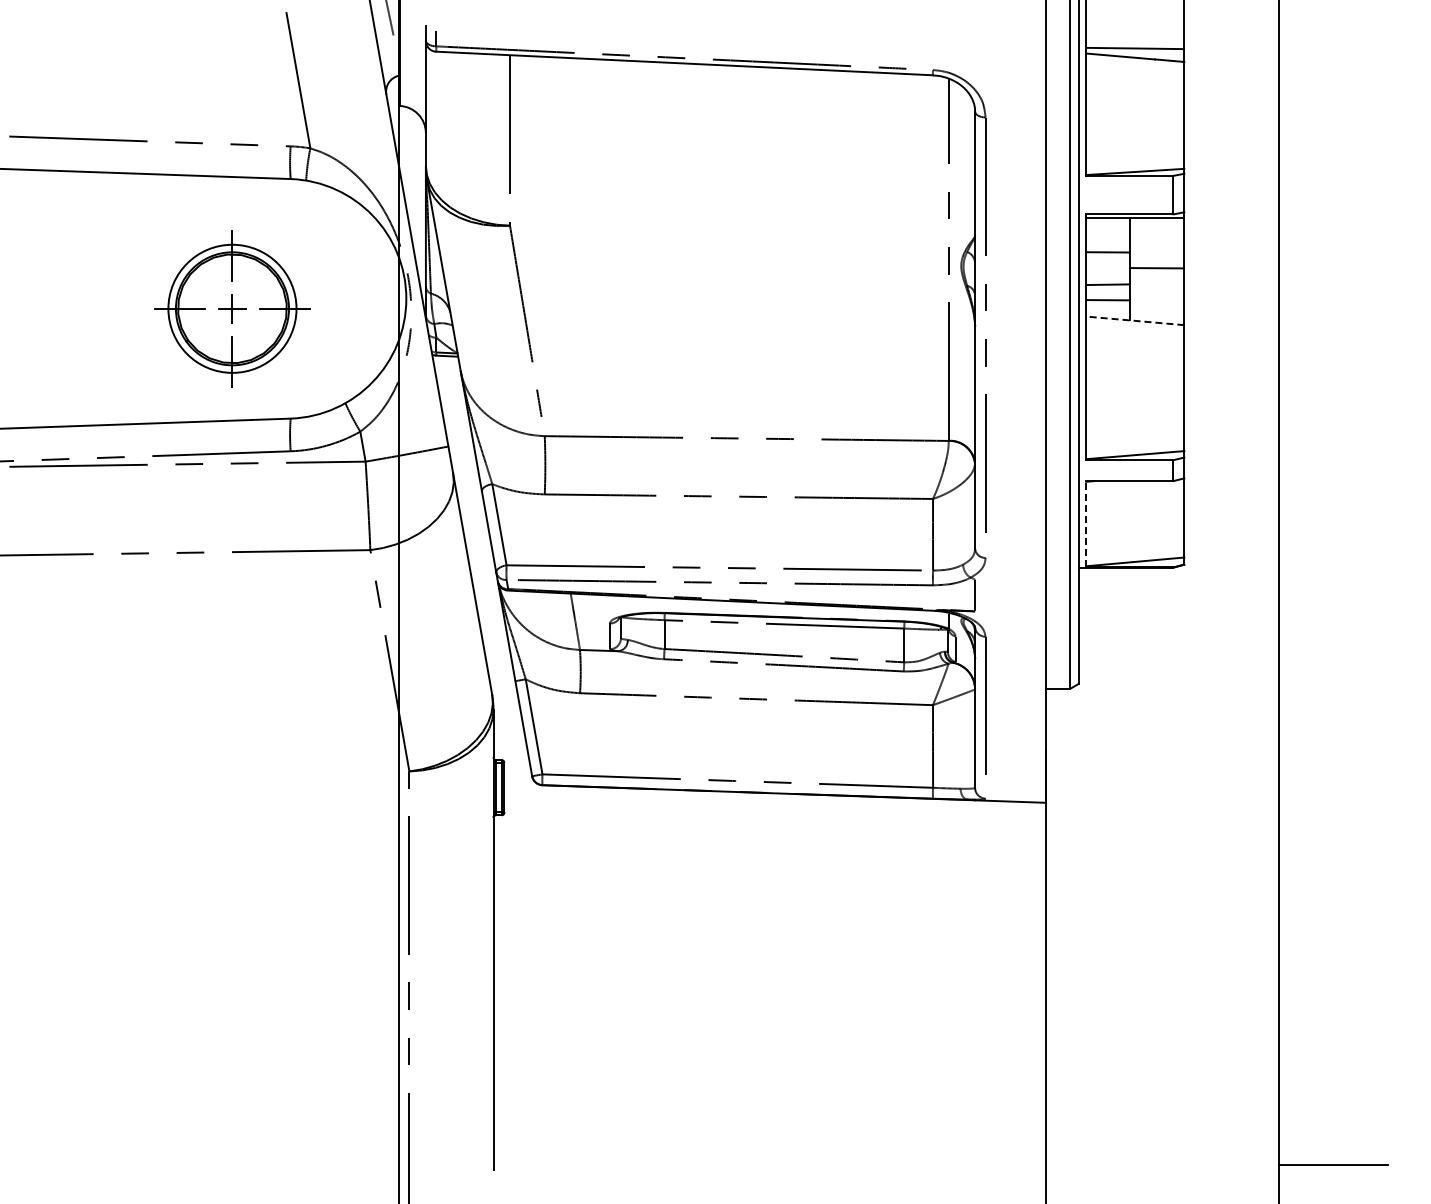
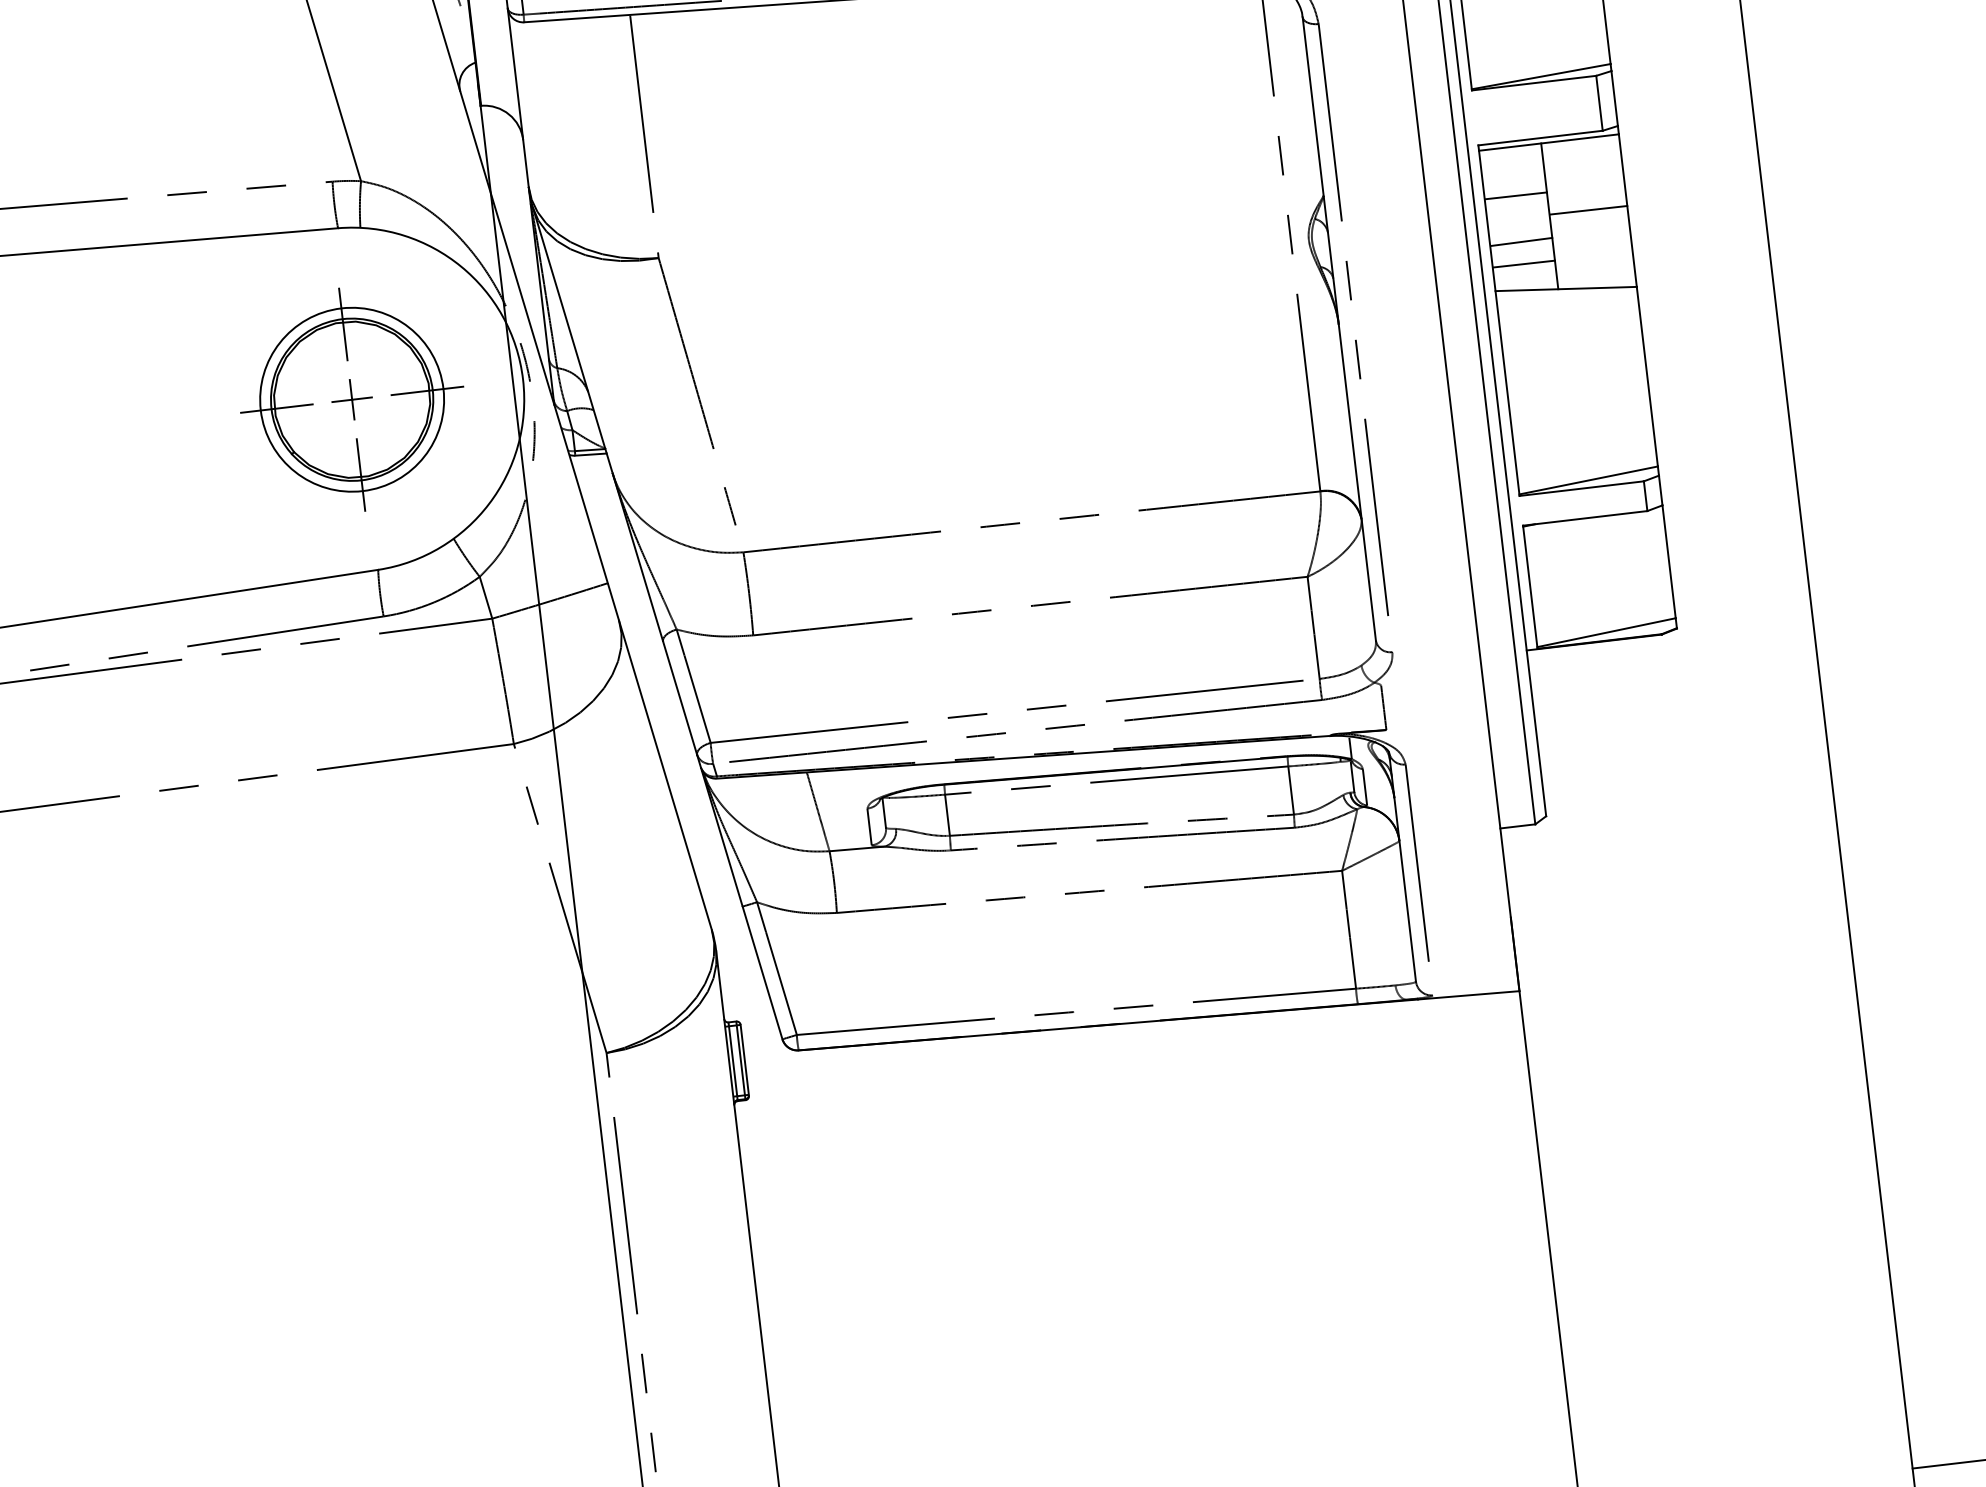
part: (232, 308) -> (352, 399), moved
line: (1134, 320) -> (1564, 288), dashed -> solid
line: (1086, 523) -> (1530, 586), dashed -> solid

